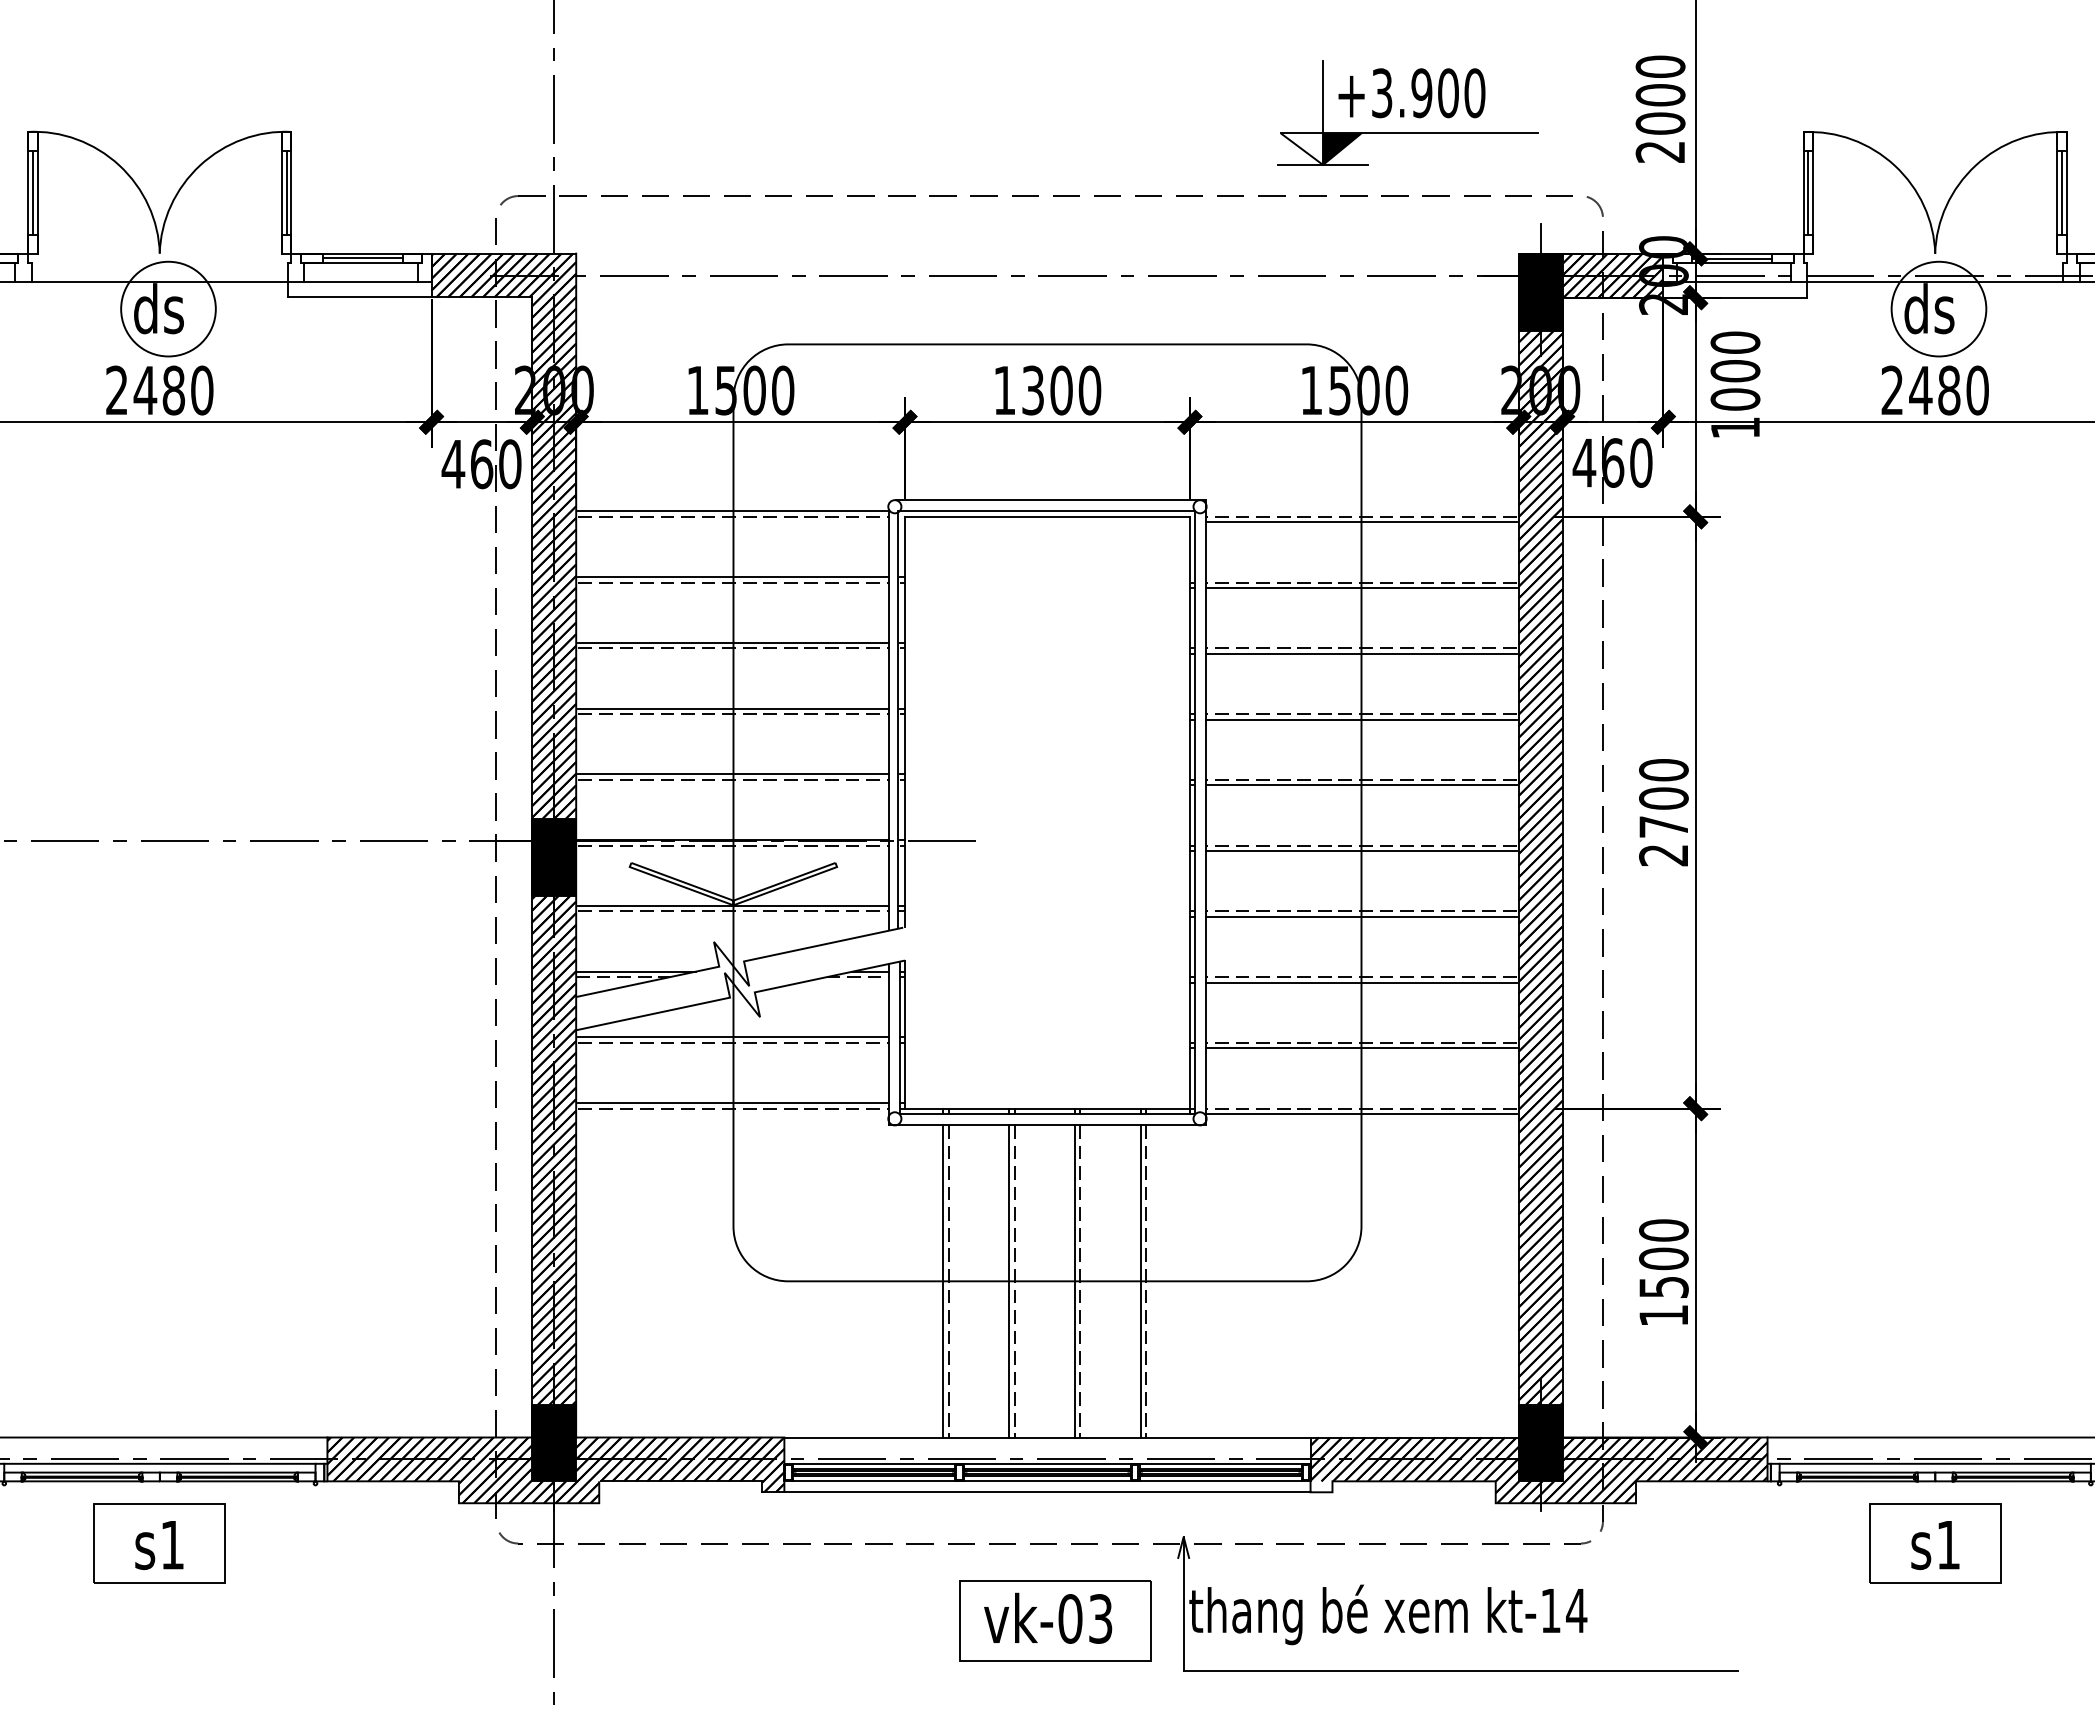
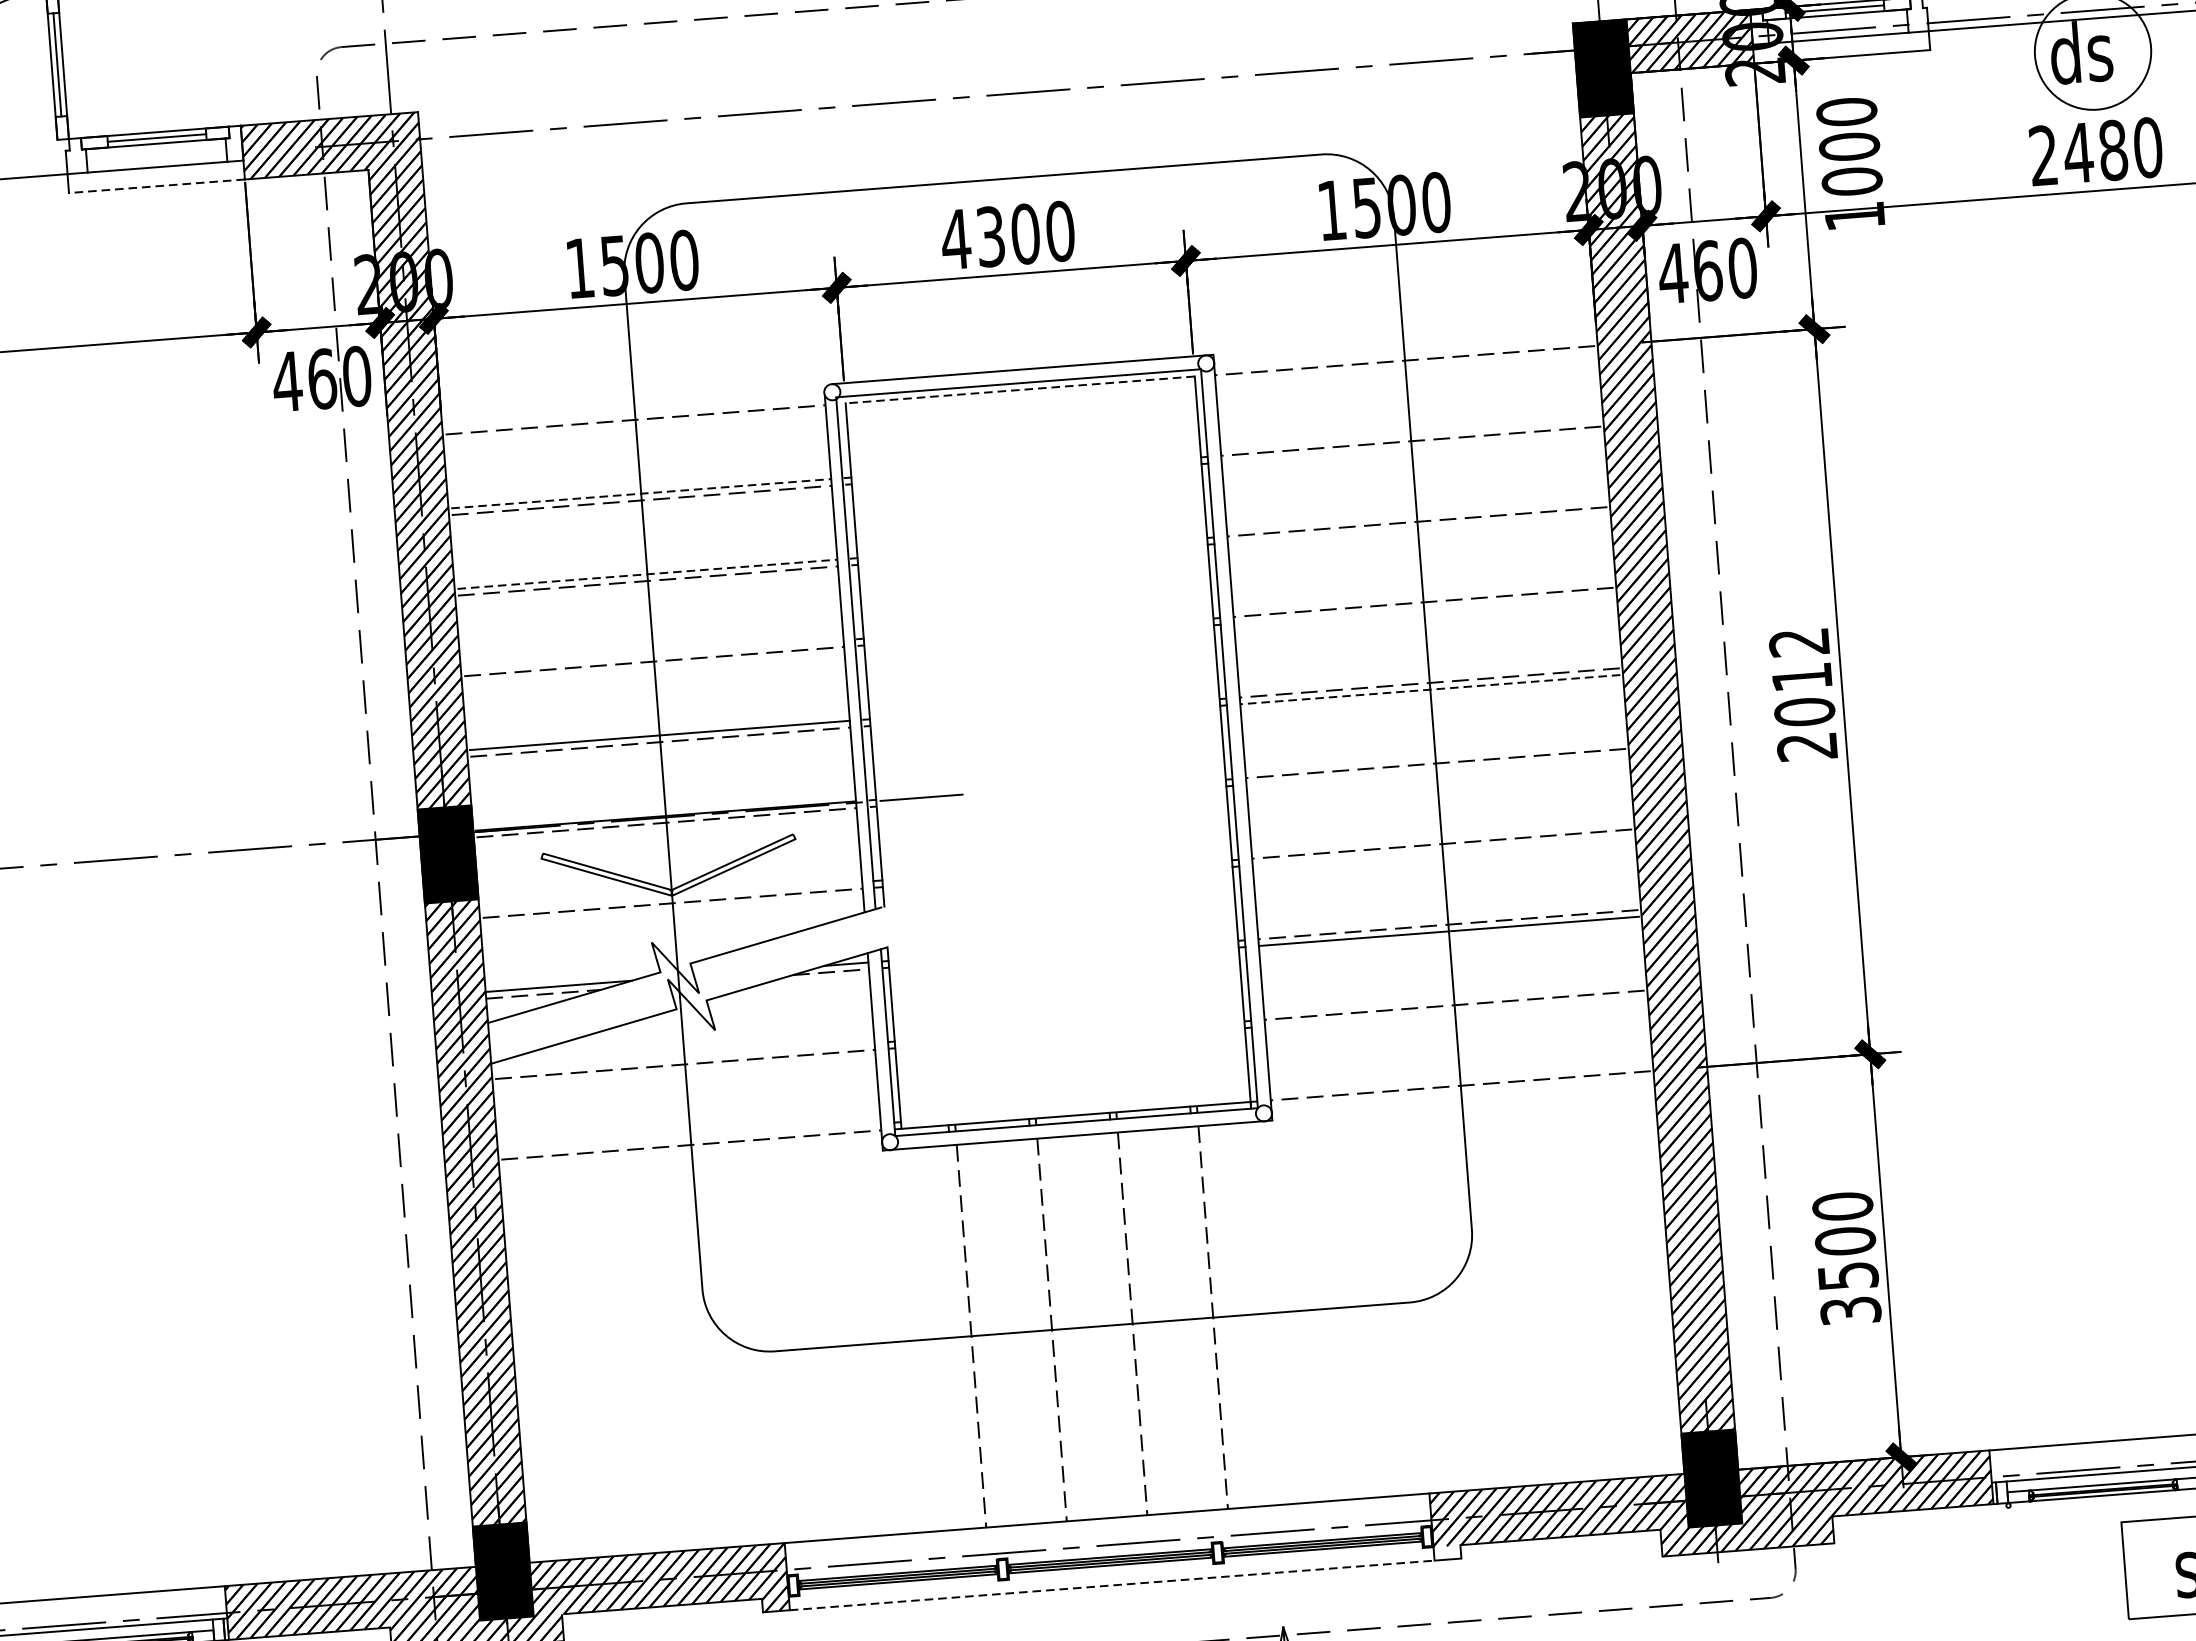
line: (359, 297) -> (156, 186), solid -> dashed
text: (1004, 390) -> (955, 239), 1300 -> 4300
line: (733, 511) -> (635, 413), removed
line: (1046, 516) -> (1019, 389), solid -> dashed
line: (1361, 522) -> (1405, 367), removed
line: (733, 577) -> (641, 494), solid -> dashed
line: (1361, 588) -> (1411, 448), removed
line: (733, 642) -> (647, 573), solid -> dashed
line: (1361, 653) -> (1417, 528), removed
line: (733, 708) -> (653, 654), removed
line: (1361, 719) -> (1424, 608), removed
line: (1360, 785) -> (1429, 689), solid -> dashed
text: (1663, 798) -> (1801, 677), 2700 -> 2012
line: (1361, 851) -> (1436, 770), removed
line: (733, 905) -> (672, 896), removed
line: (1361, 916) -> (1442, 850), removed
line: (733, 1037) -> (684, 1057), removed
line: (1361, 1048) -> (1455, 1012), removed
line: (733, 1103) -> (690, 1138), removed
line: (1361, 1114) -> (1461, 1092), removed
line: (943, 1281) -> (964, 1336), removed
line: (1009, 1281) -> (1045, 1330), removed
line: (1074, 1281) -> (1125, 1324), removed
line: (1140, 1281) -> (1206, 1318), removed
text: (1663, 1315) -> (1850, 1310), 1500 -> 3500
line: (1051, 1463) -> (1114, 1549), removed
line: (1047, 1481) -> (1111, 1572), removed
line: (1047, 1492) -> (1112, 1585), solid -> dashed

